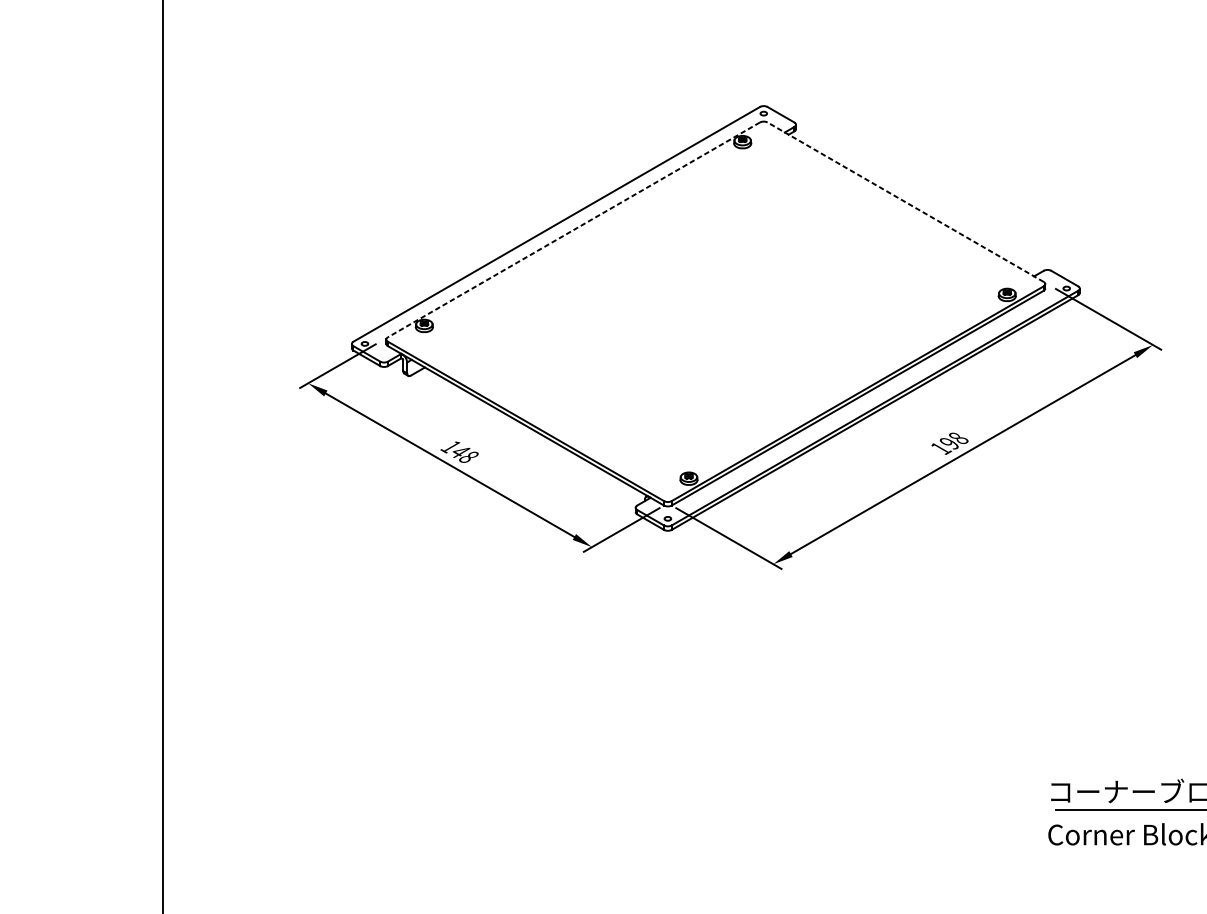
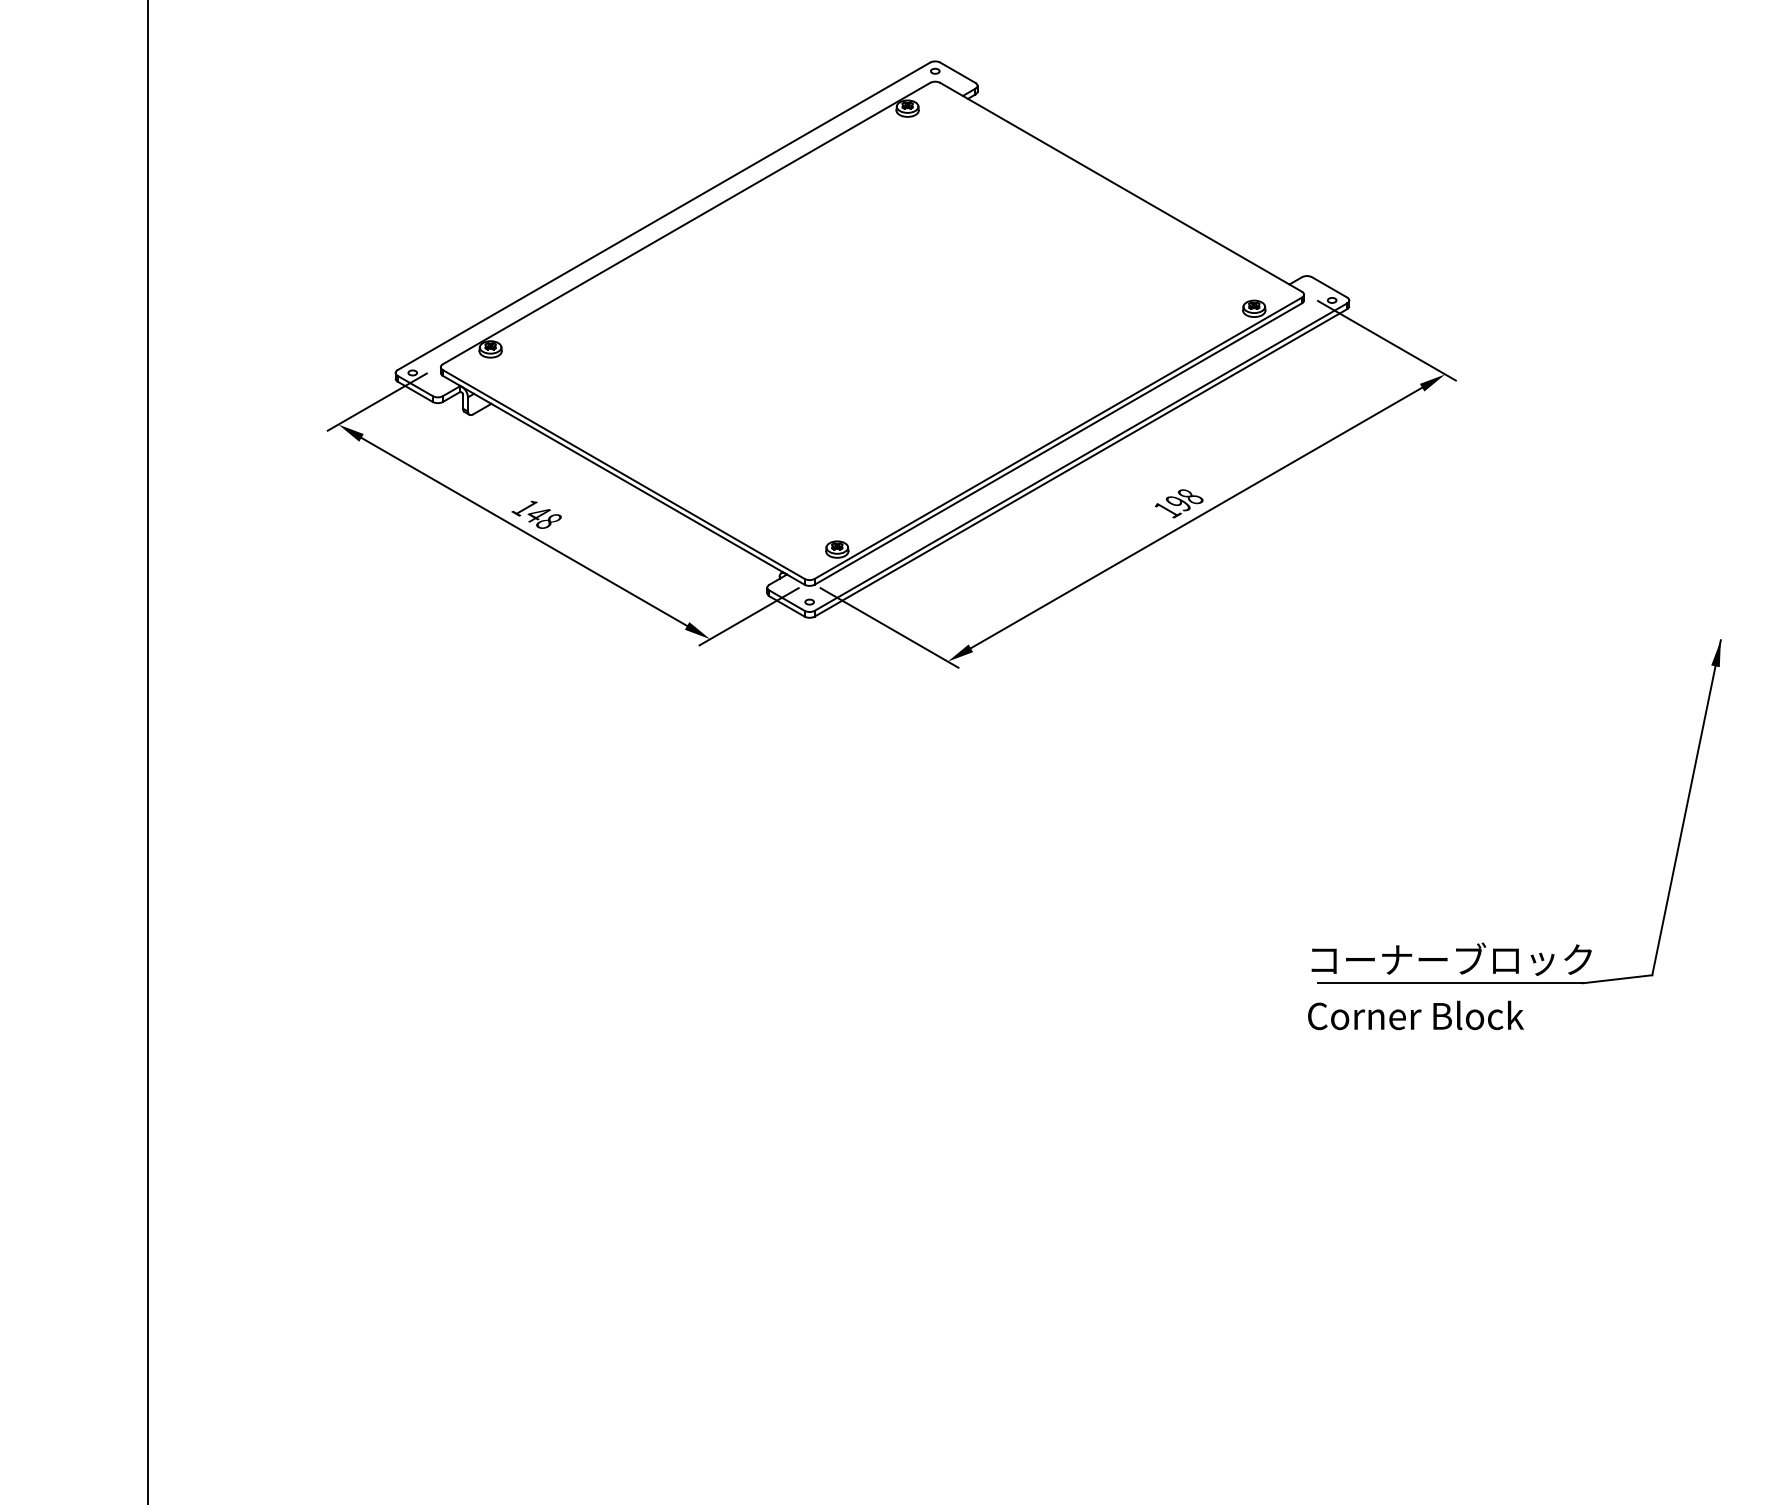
line: (905, 202) -> (1121, 187), dashed -> solid
line: (573, 229) -> (686, 223), dashed -> solid

